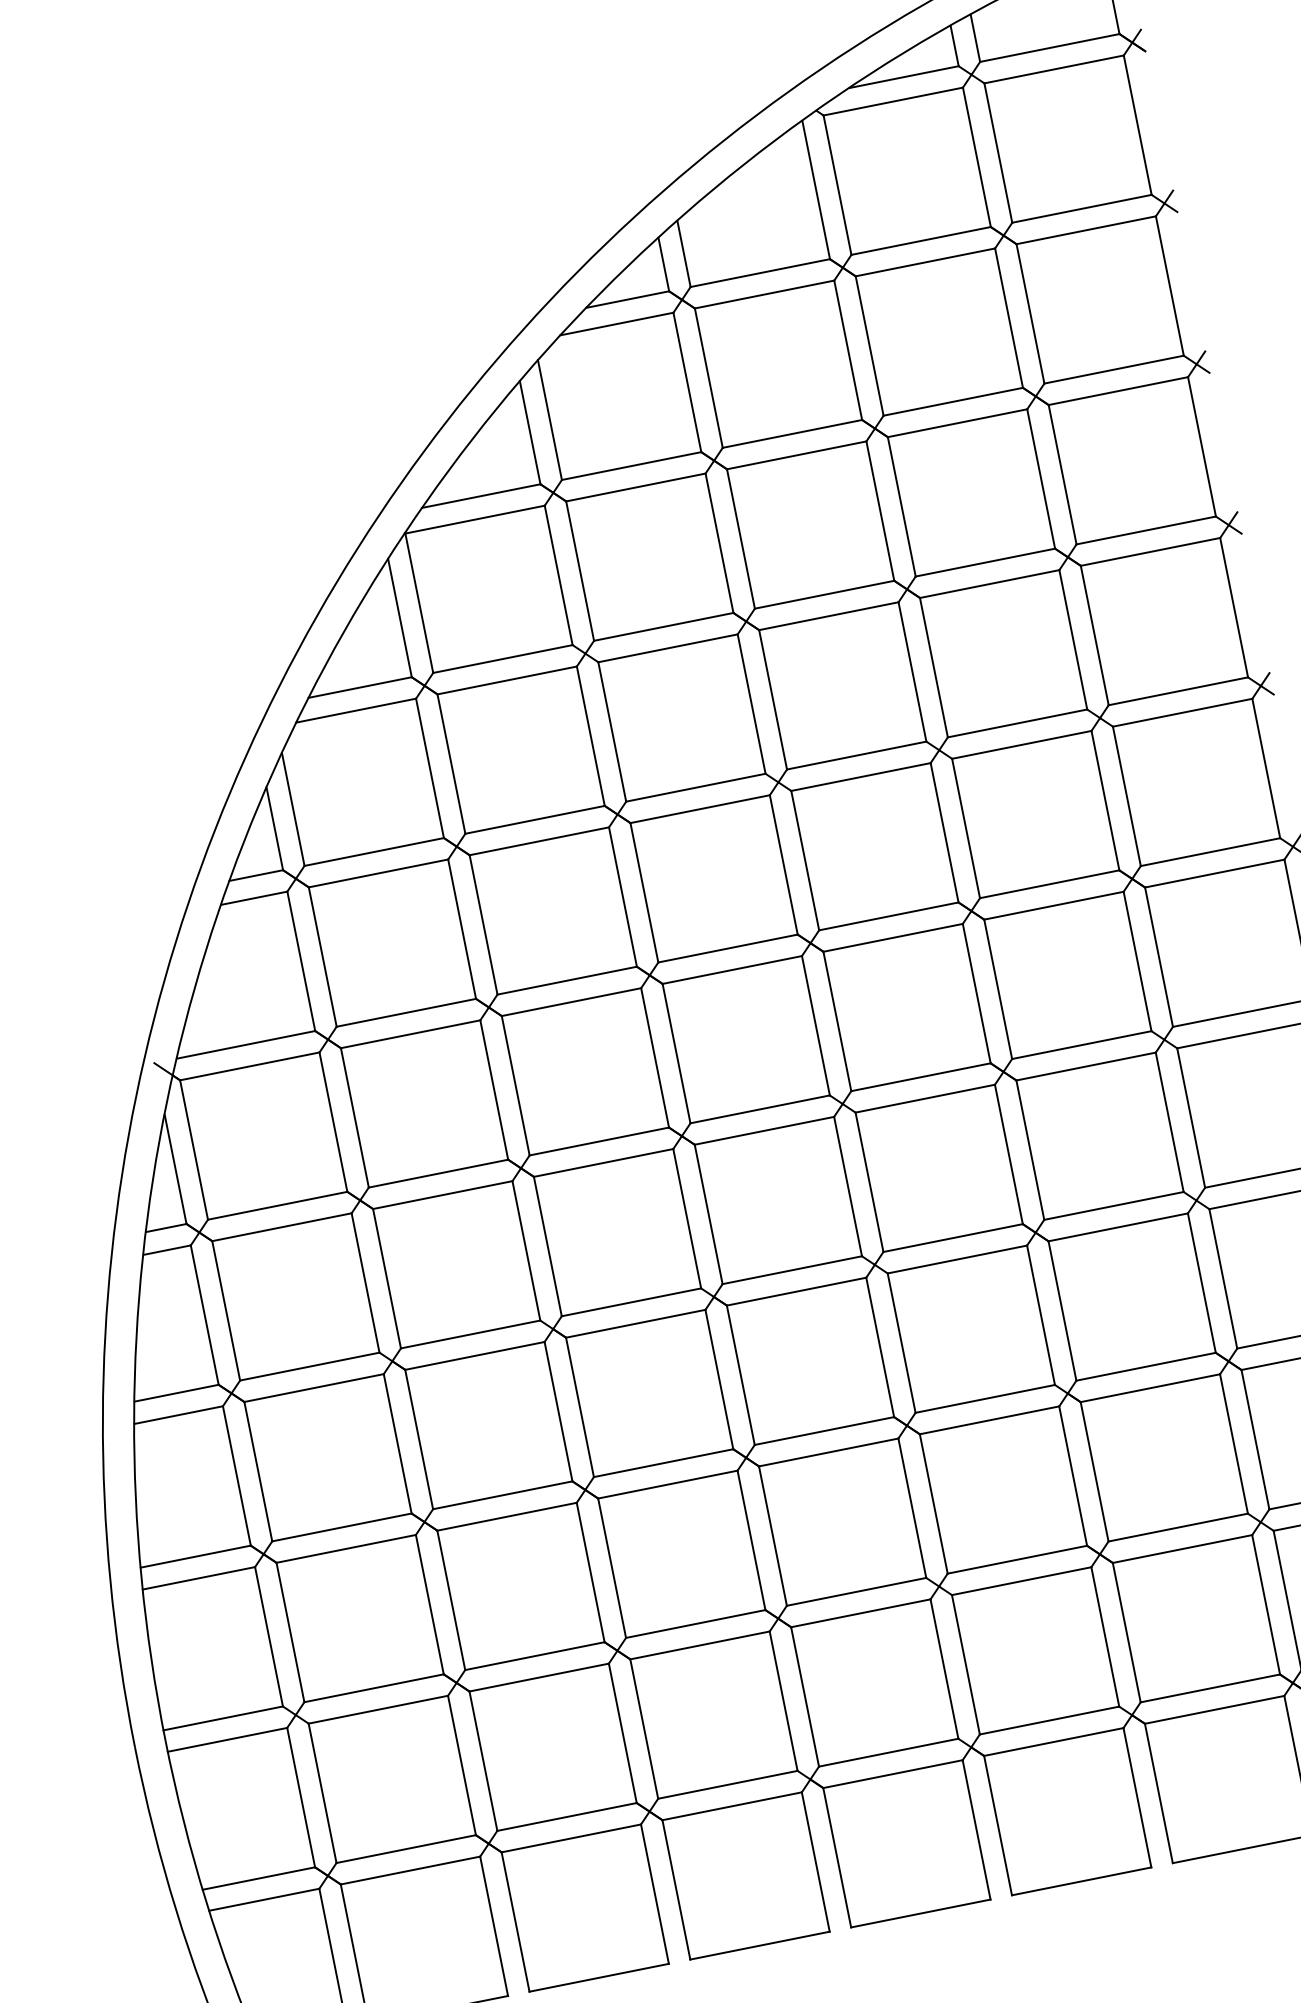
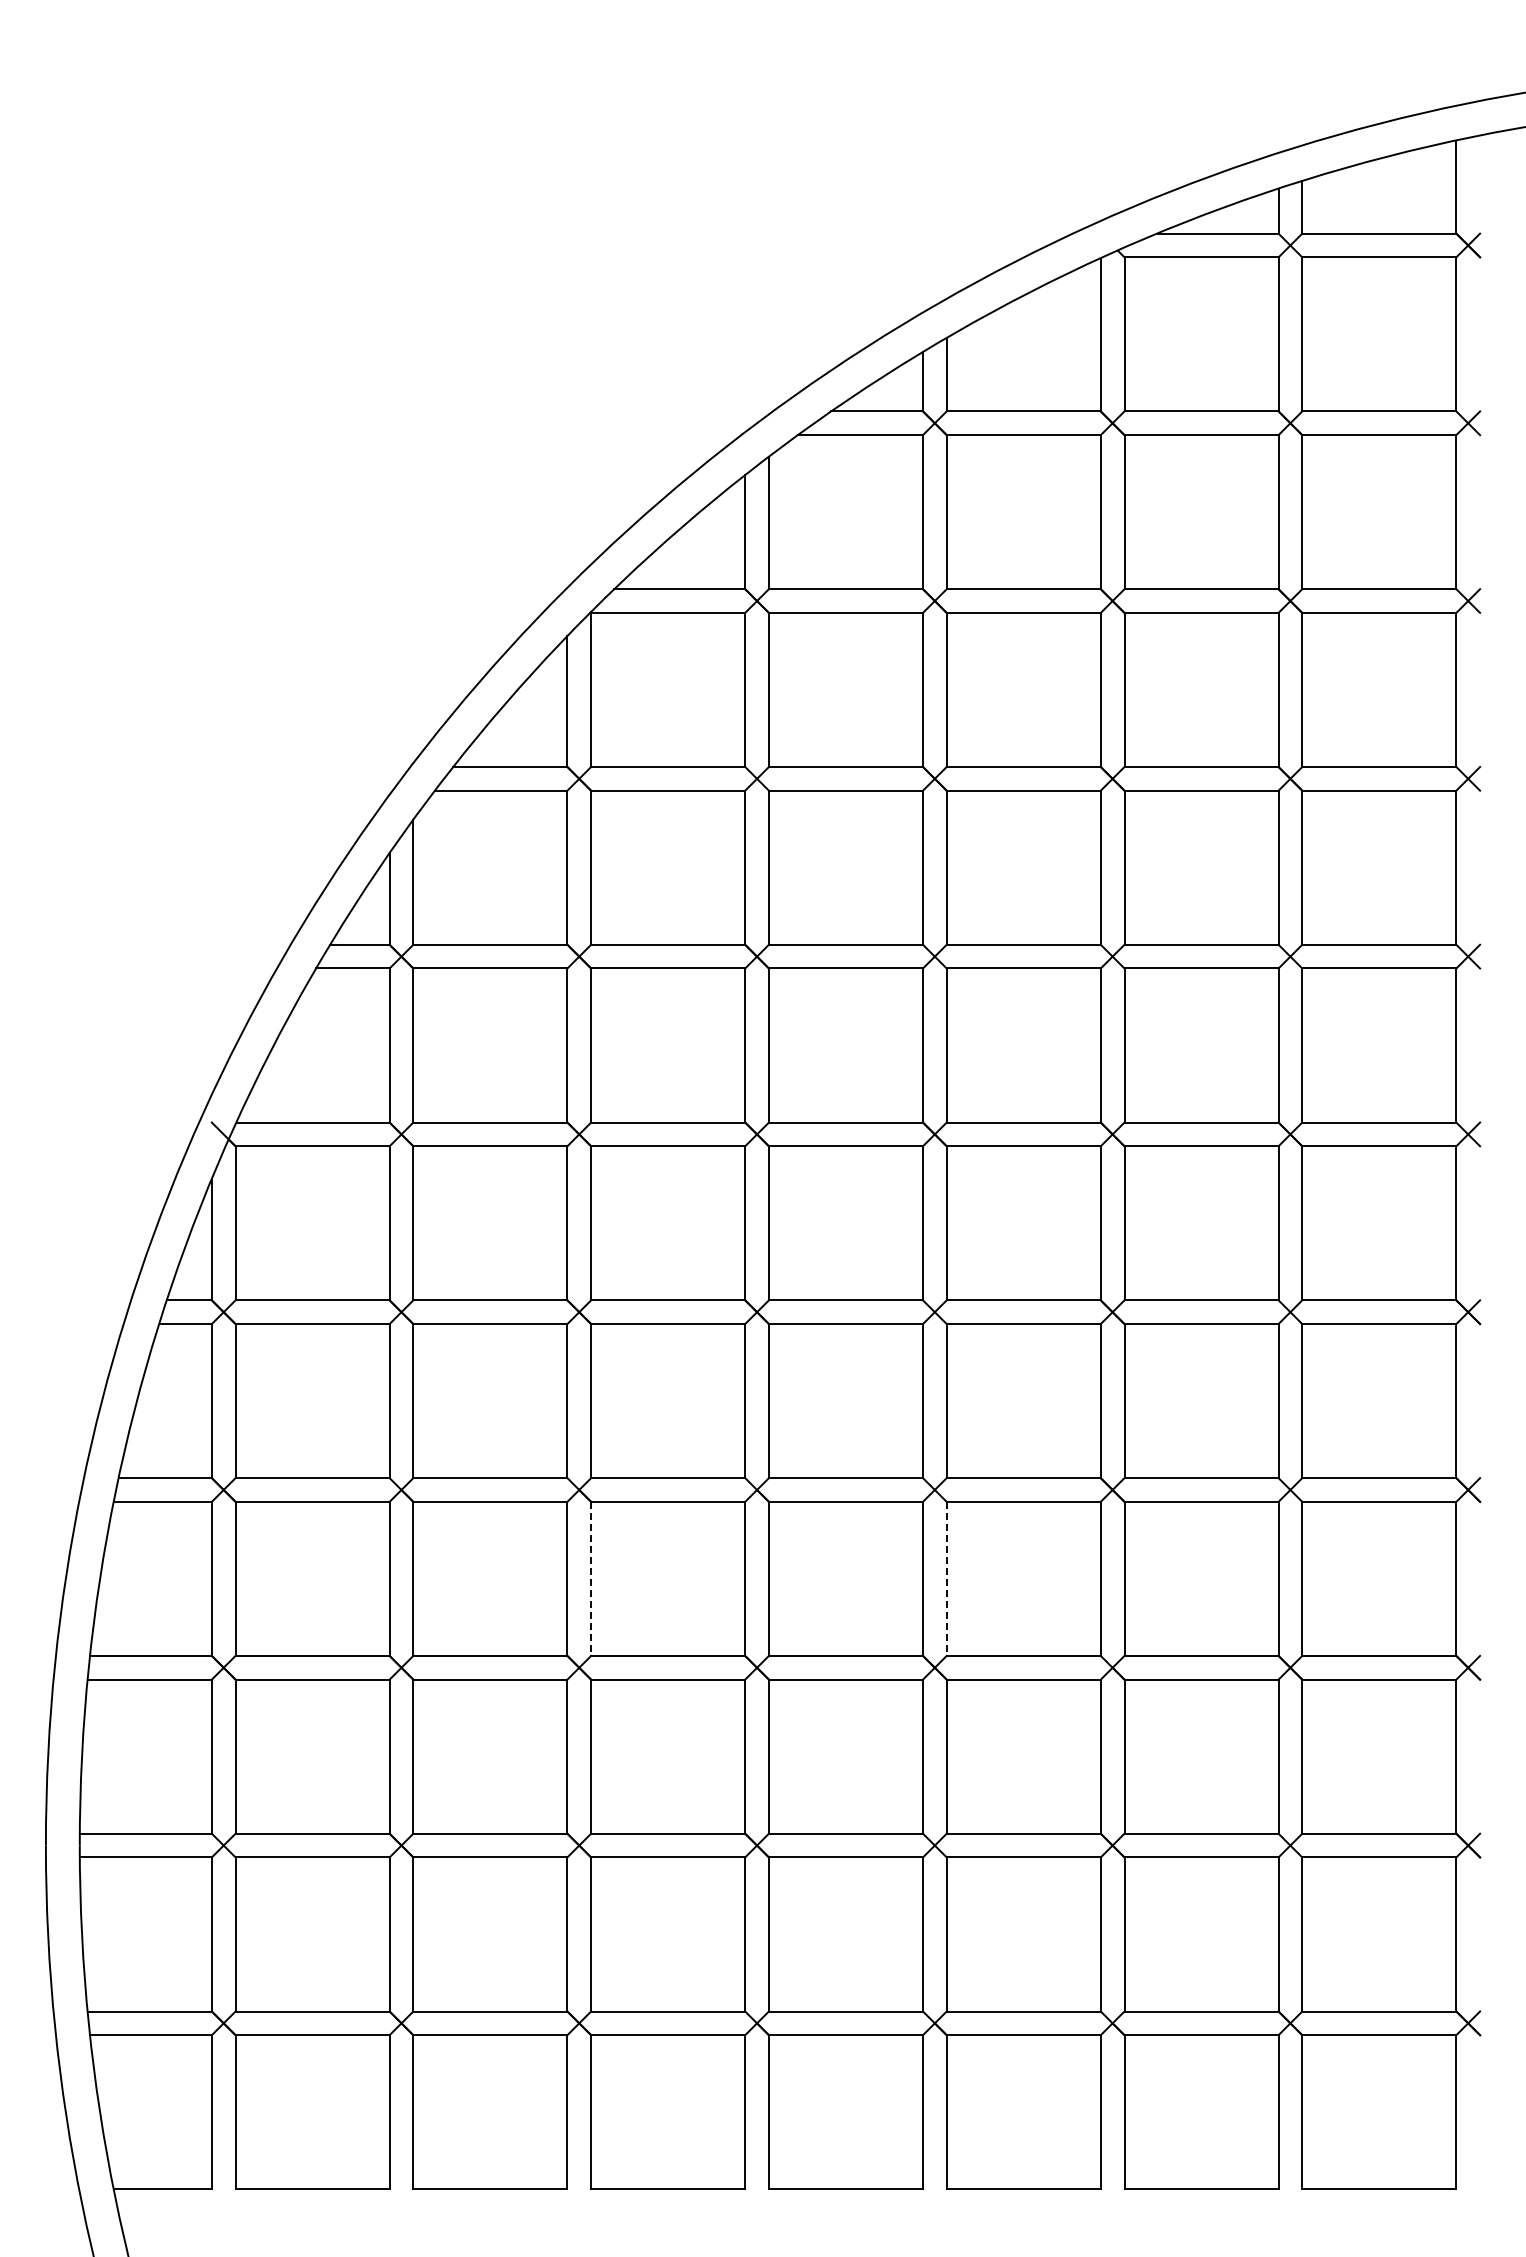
line: (901, 1343) -> (946, 1579), solid -> dashed
line: (580, 1407) -> (591, 1579), solid -> dashed

